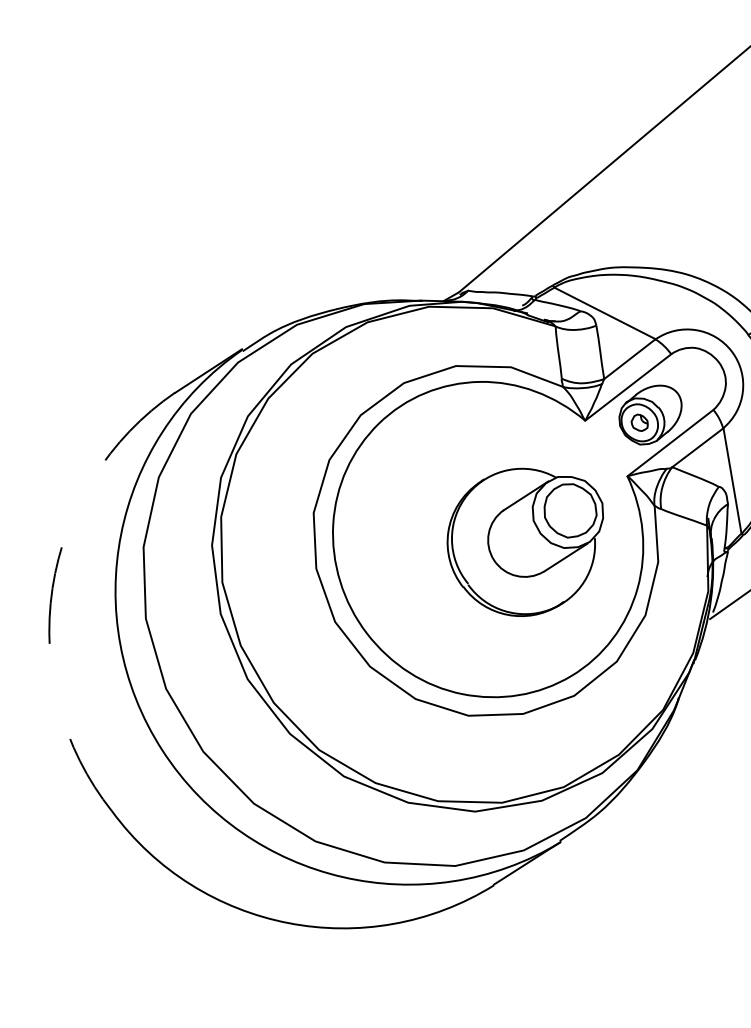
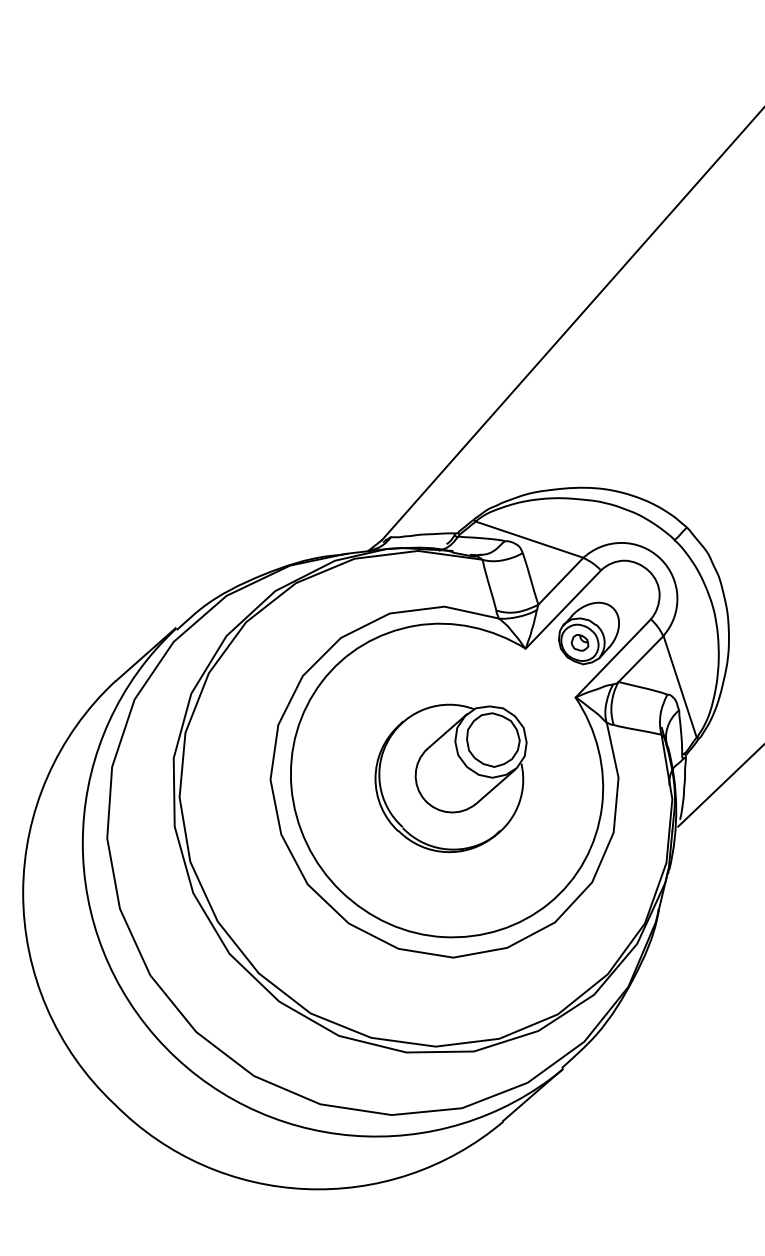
part: (522, 542) -> (450, 778), moved
arc: (52, 588) -> (23, 892), dashed -> solid

